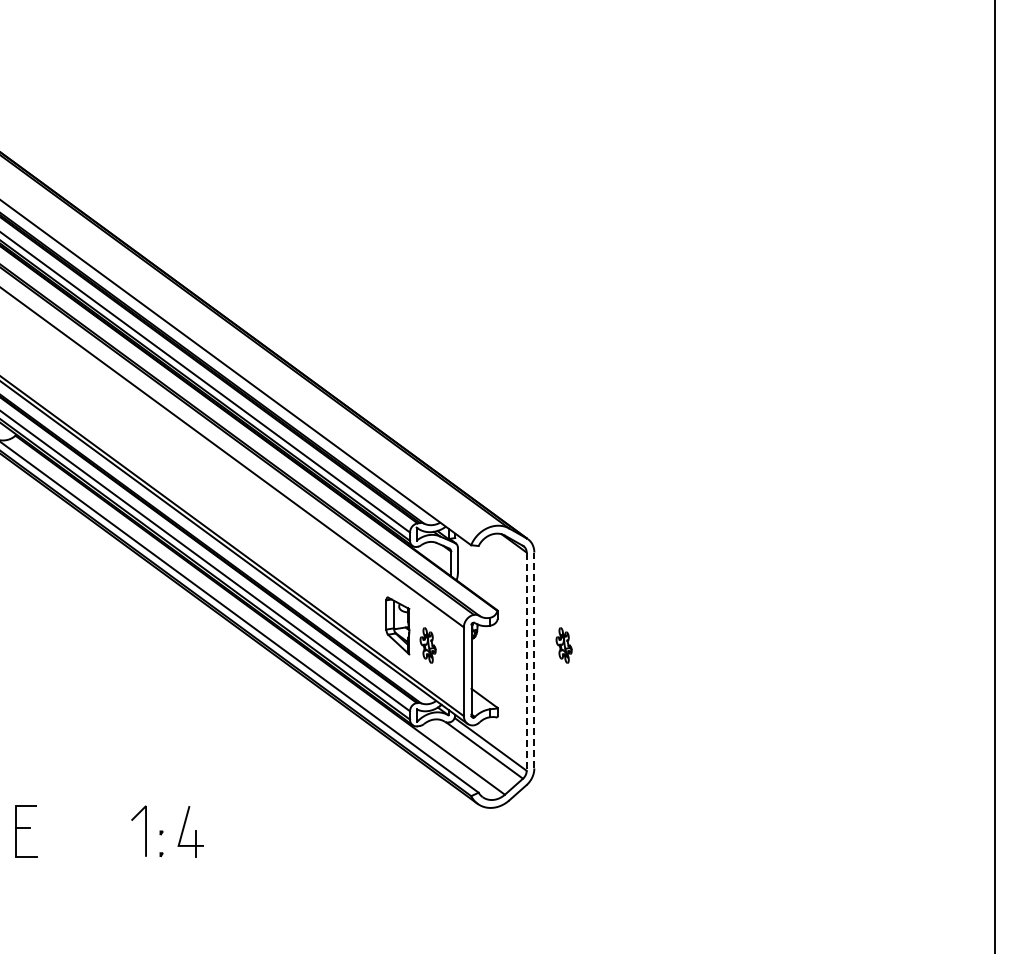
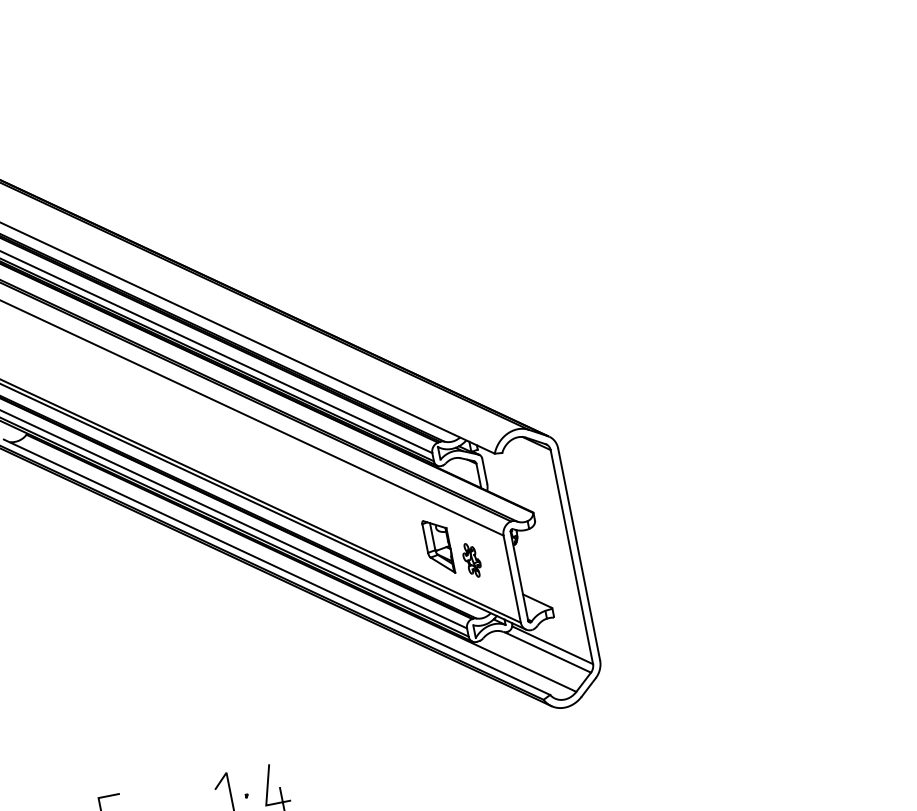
part: (563, 645) -> (604, 534), removed
line: (534, 660) -> (579, 554), dashed -> solid
line: (526, 662) -> (571, 557), dashed -> solid

